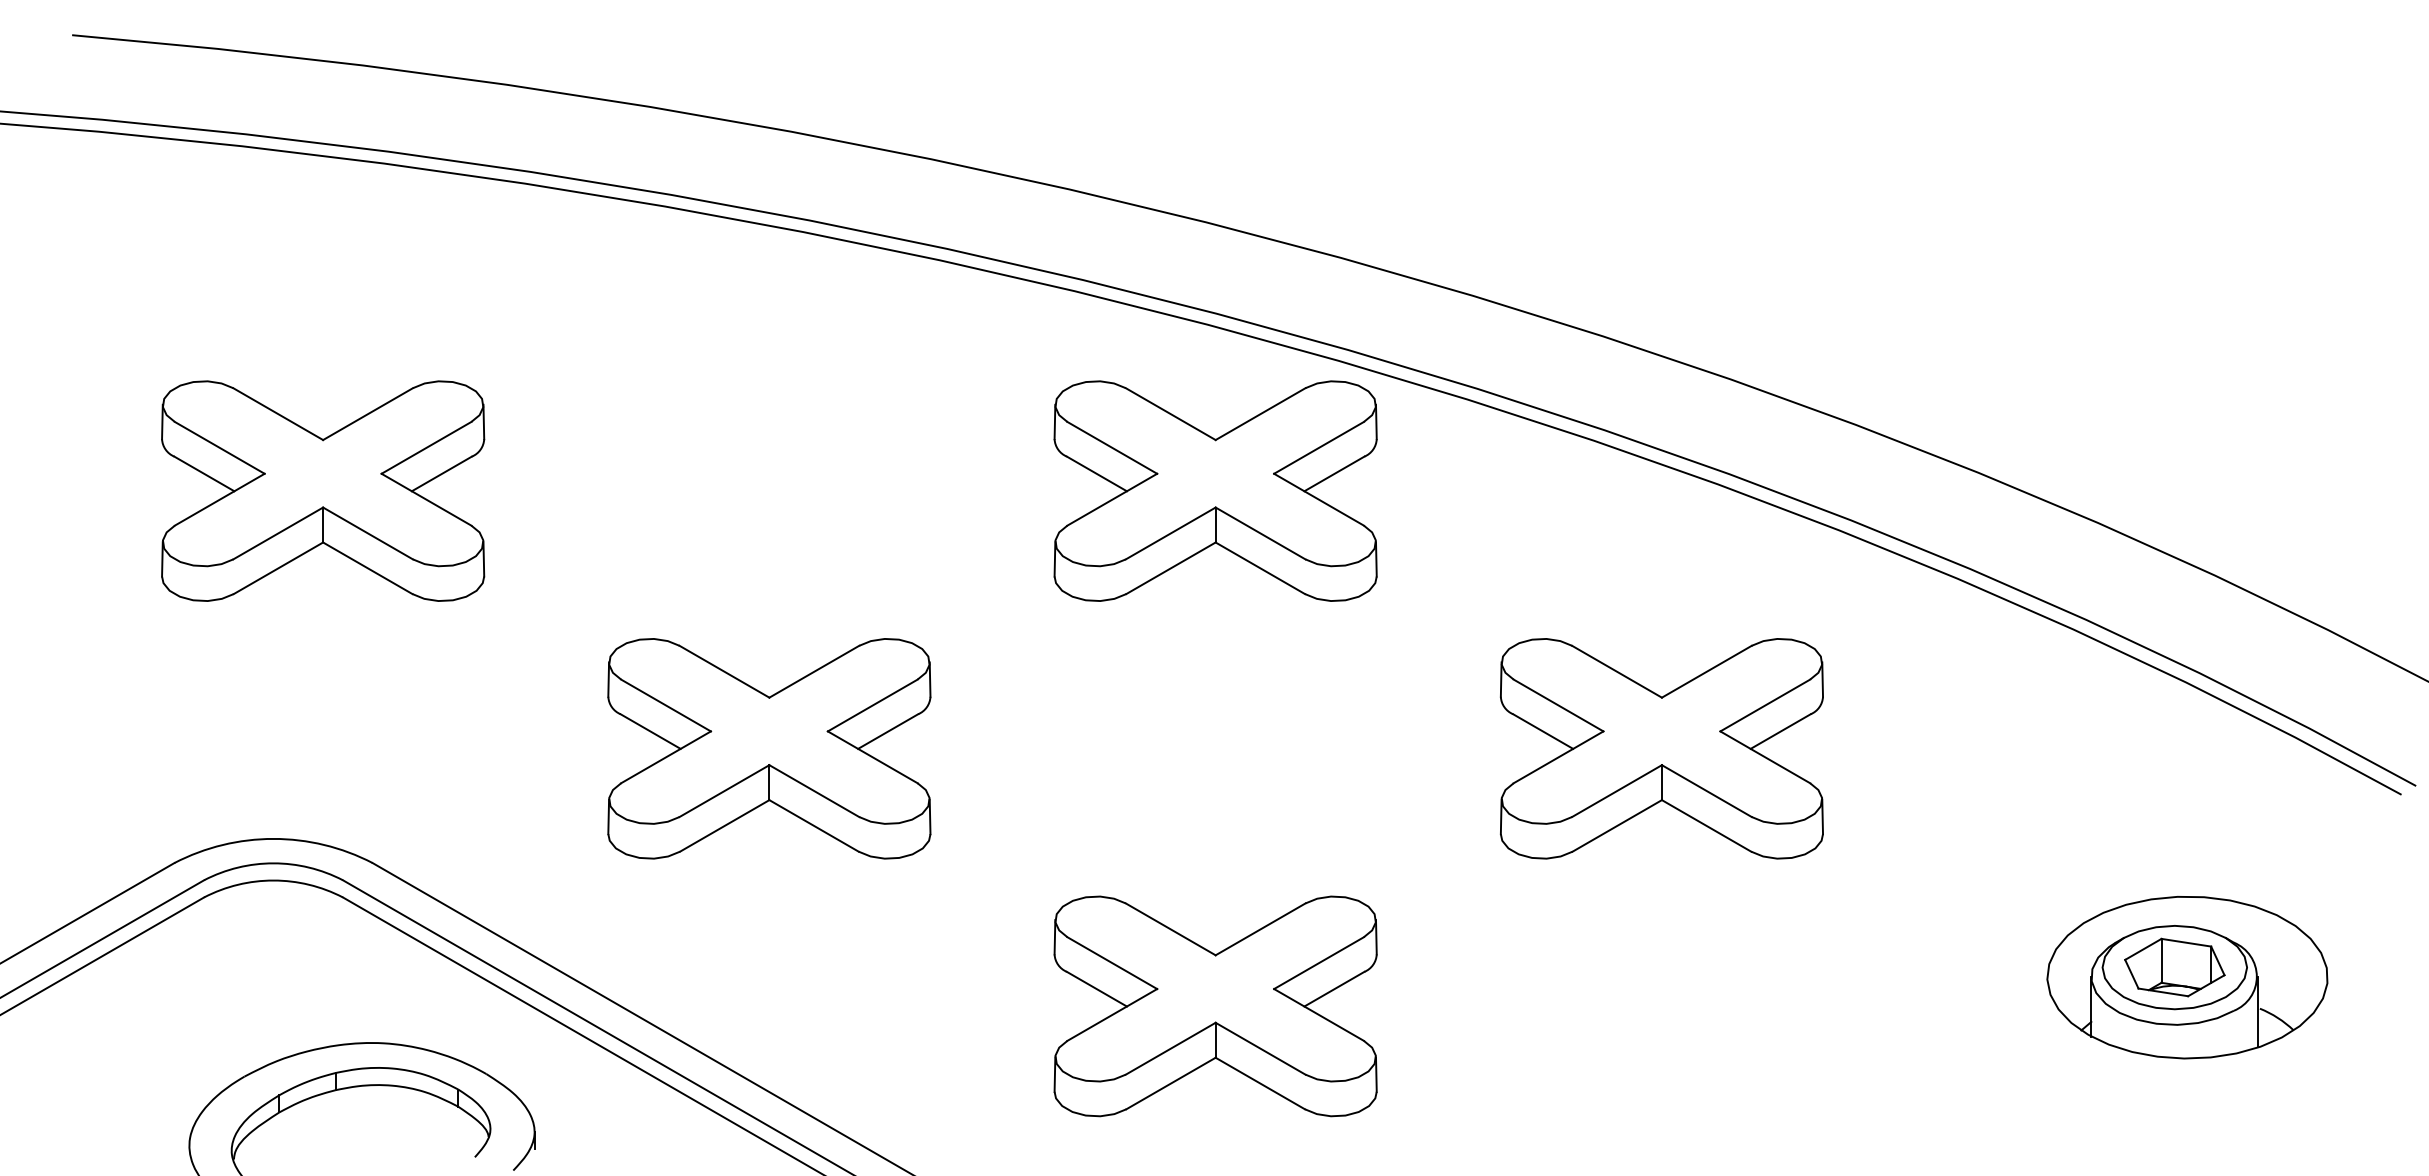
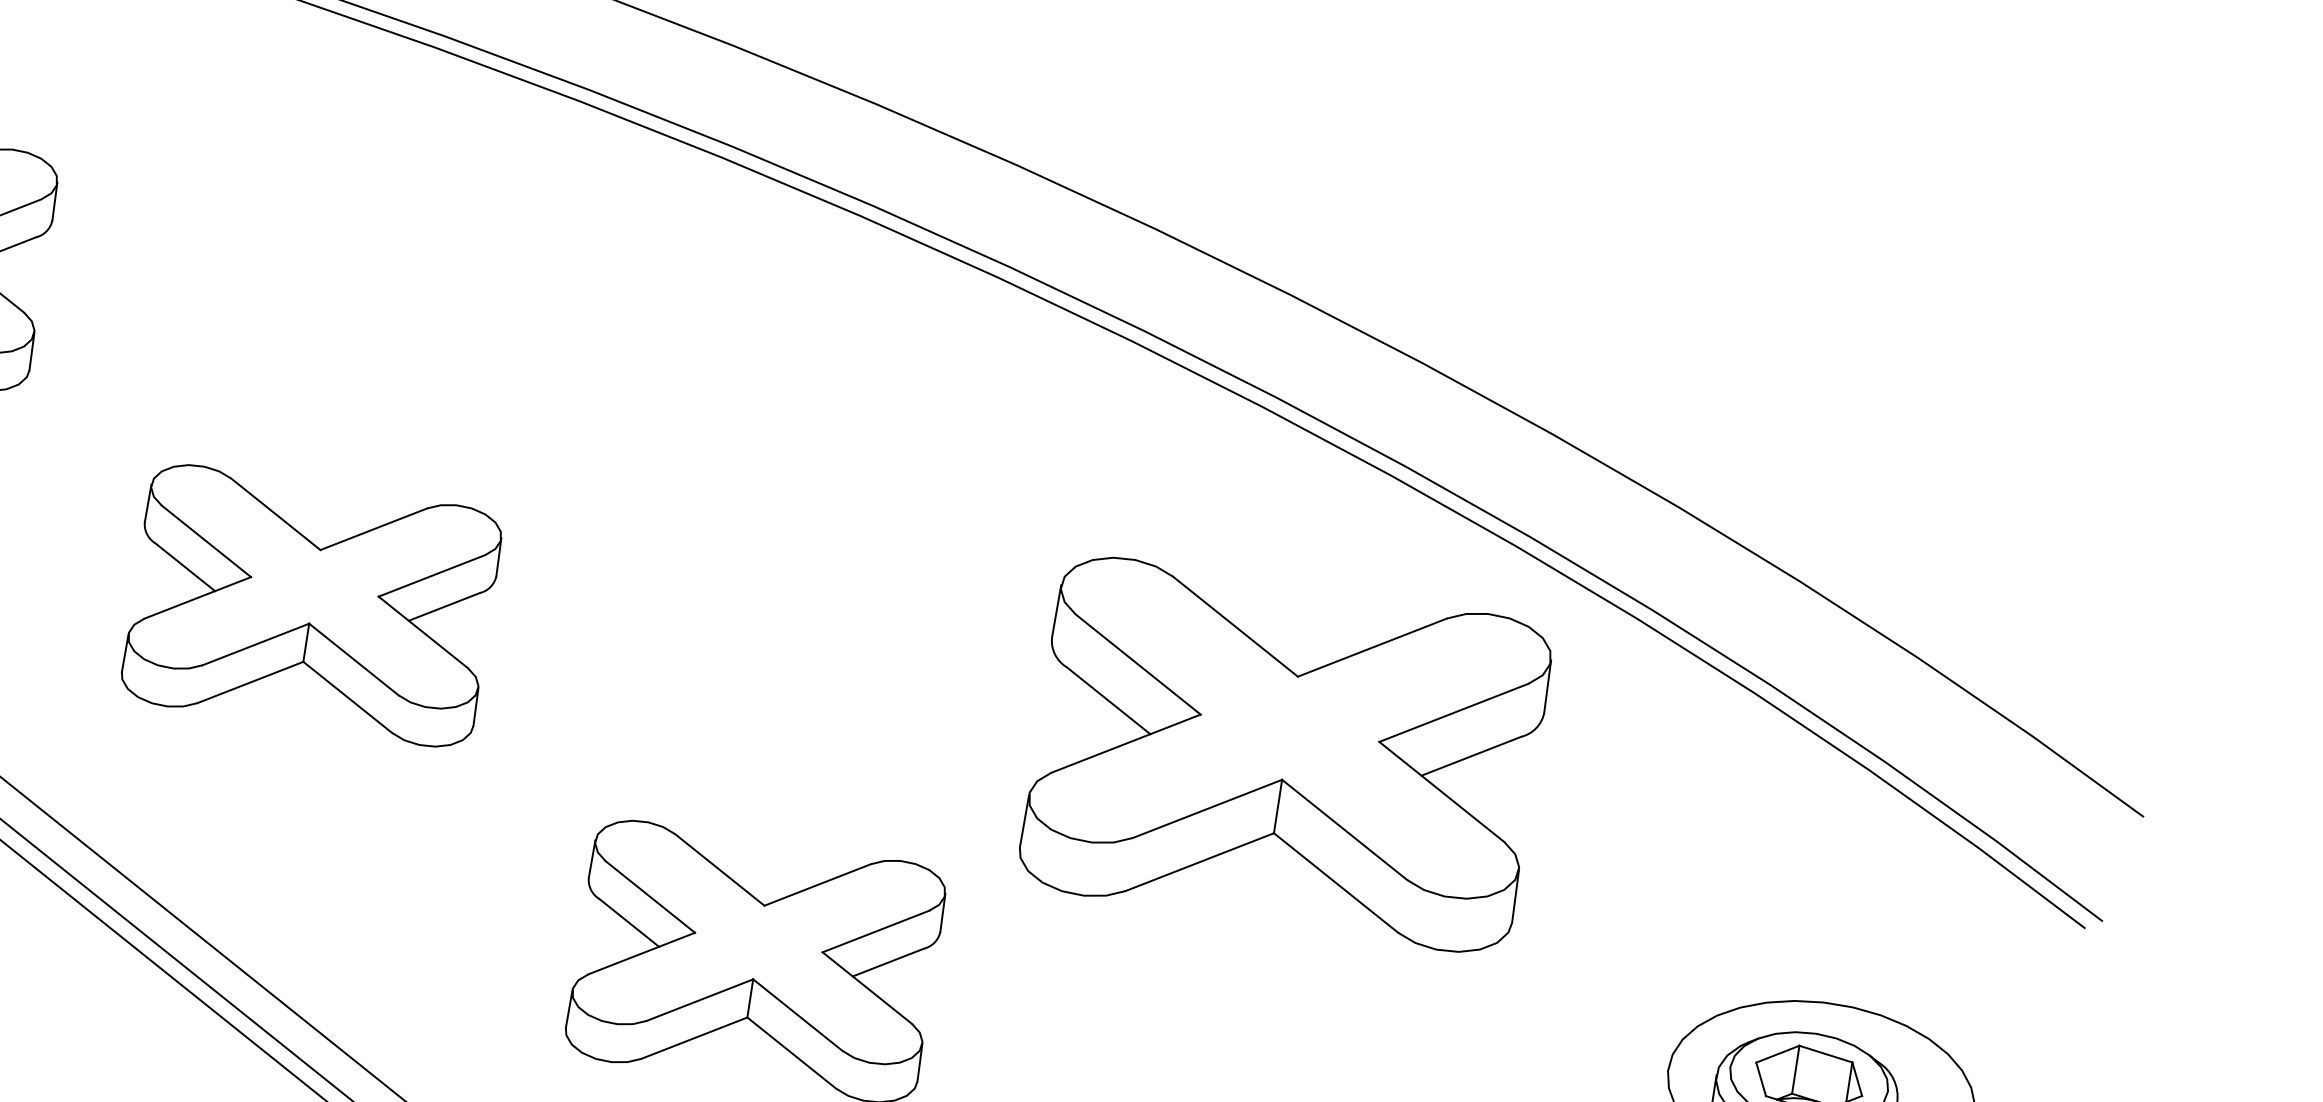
part: (1215, 490) -> (841, 398), removed
part: (1661, 748) -> (1285, 754), size x1.4

